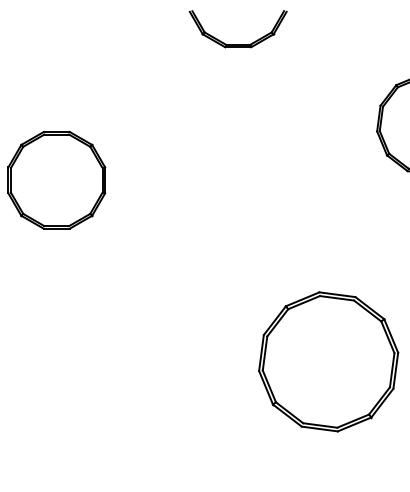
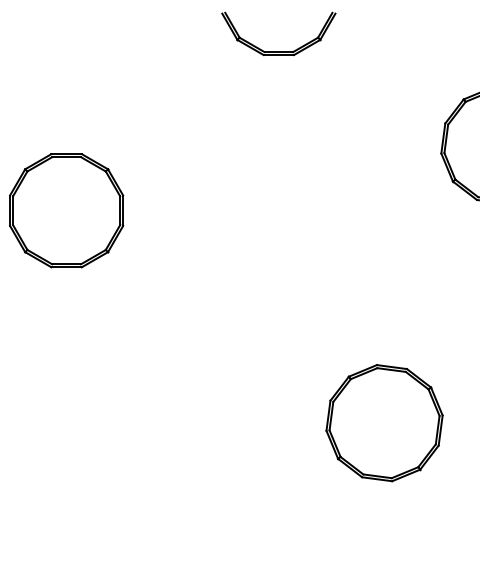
part: (328, 362) -> (384, 423), size x0.71

